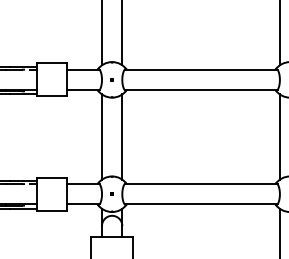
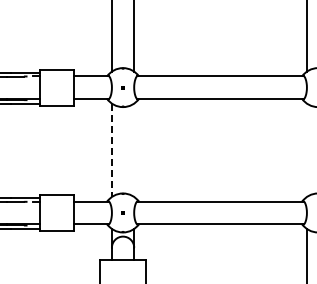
line: (122, 136) -> (134, 149), removed
line: (279, 136) -> (306, 149), removed
line: (101, 137) -> (111, 150), solid -> dashed

